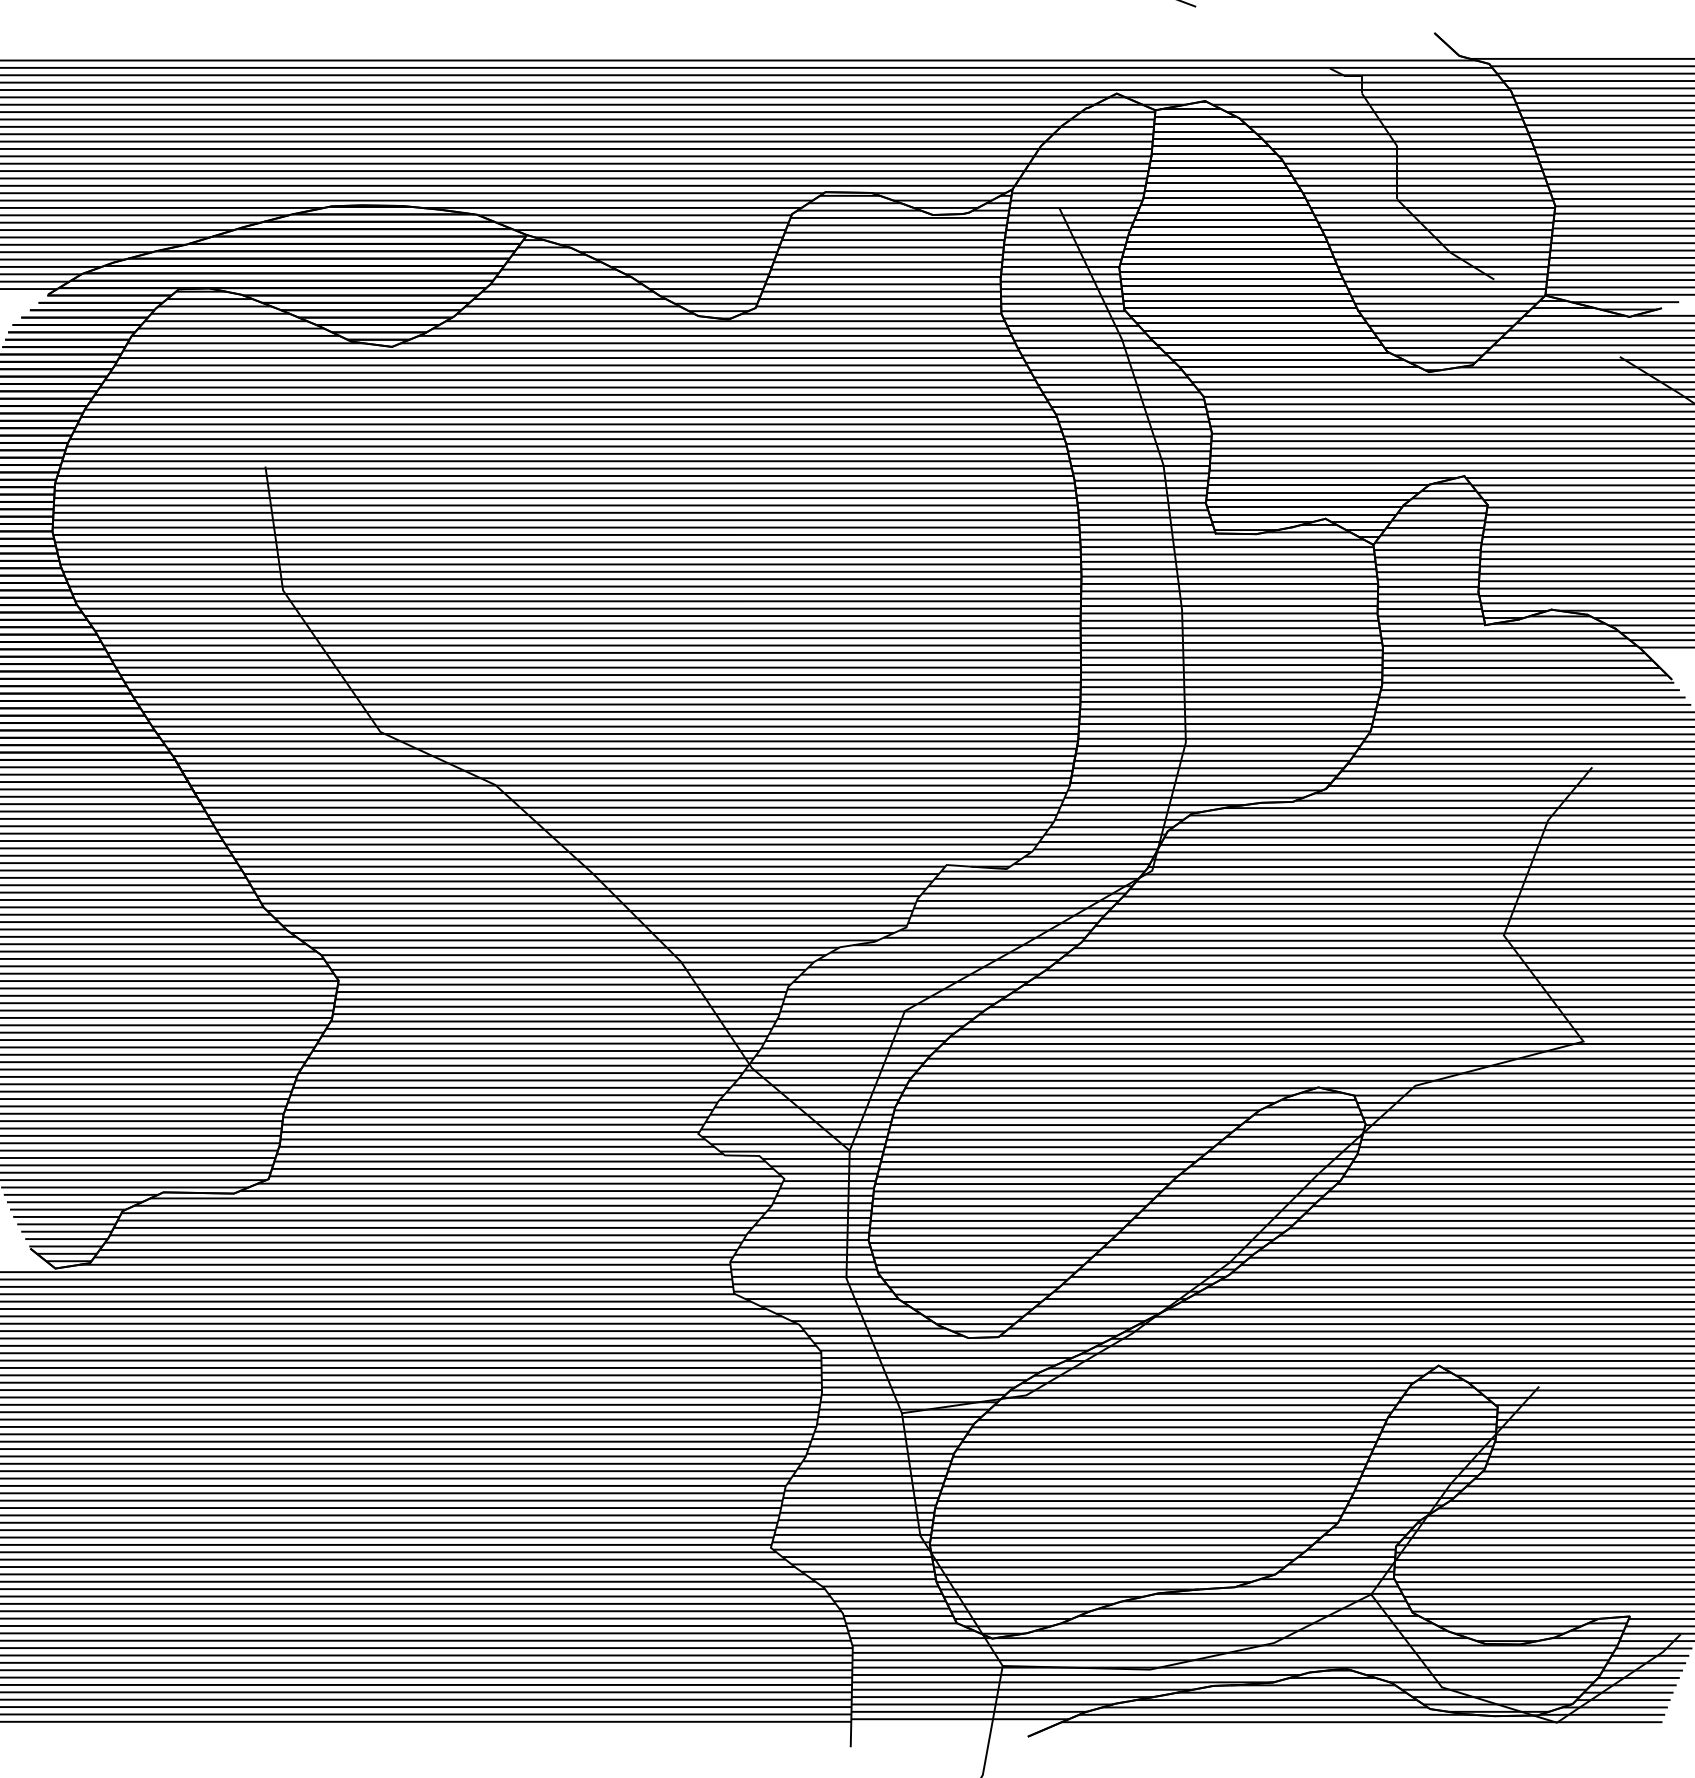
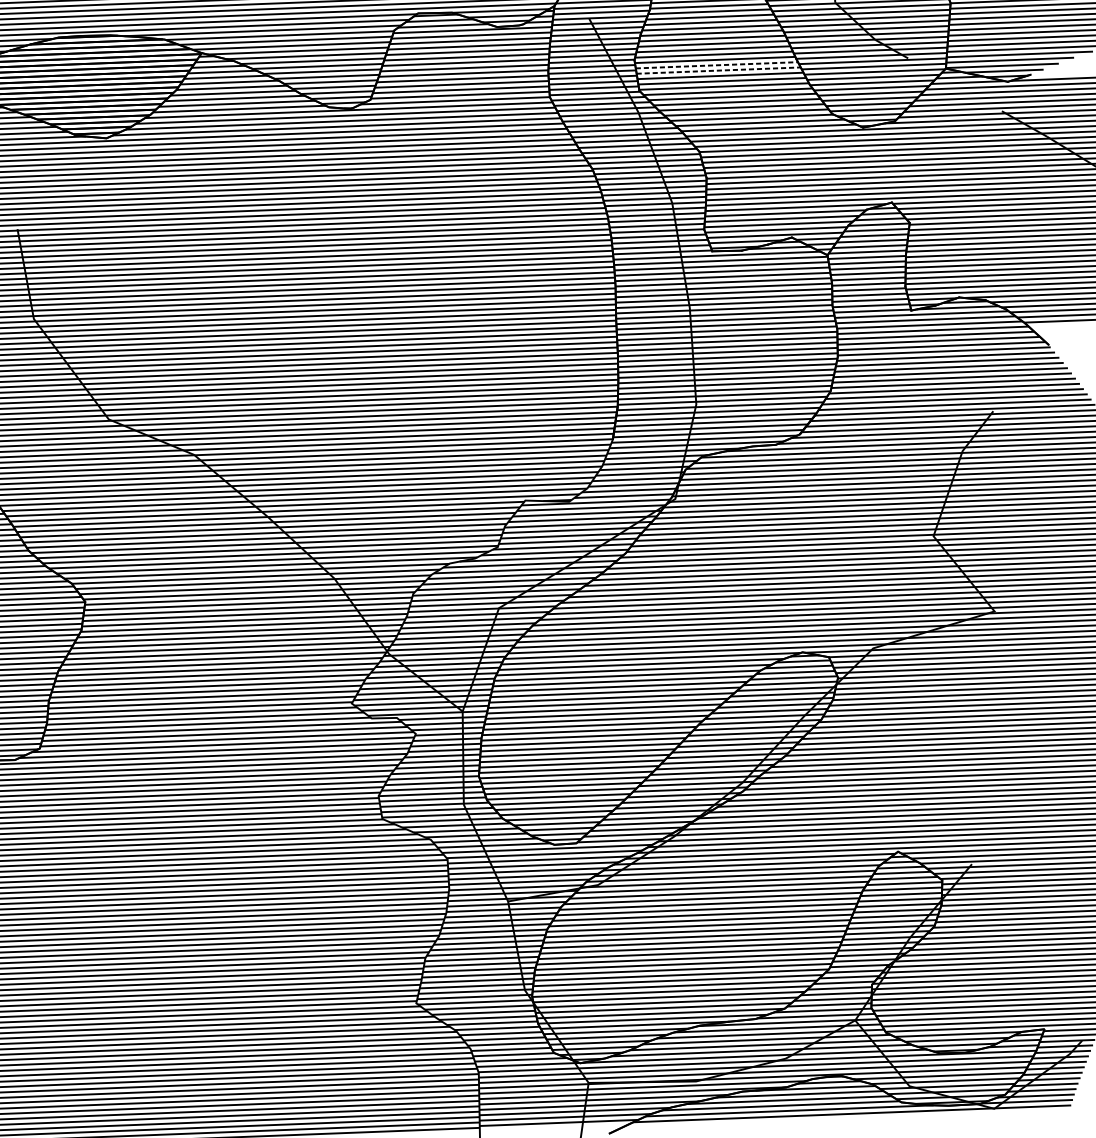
line: (1232, 278) -> (717, 64), solid -> dashed
line: (1234, 286) -> (719, 70), solid -> dashed

